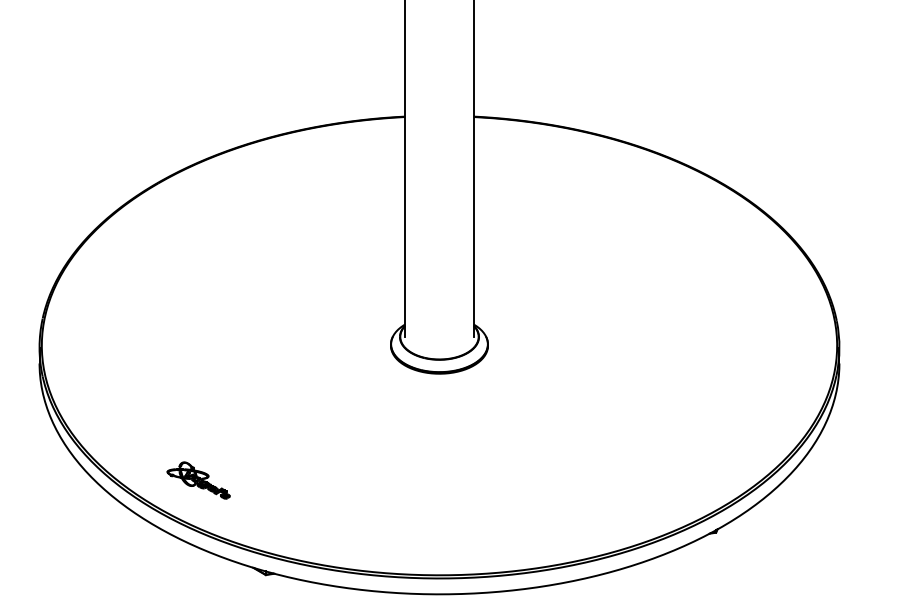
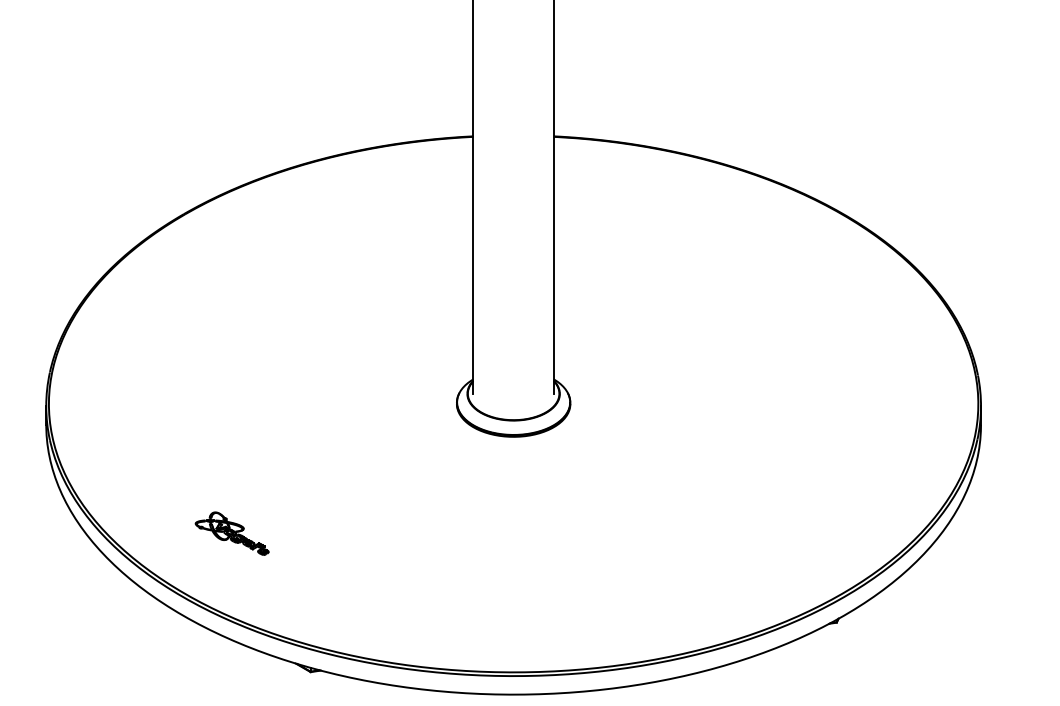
part: (198, 480) -> (231, 533), moved

